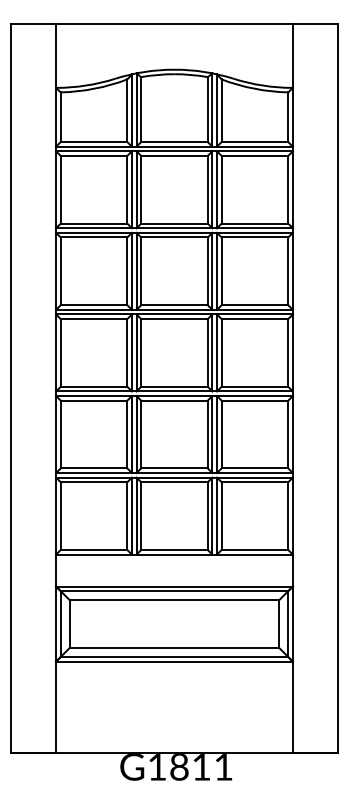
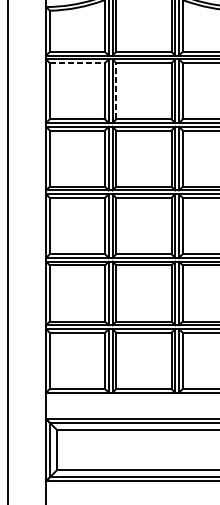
line: (94, 155) -> (77, 62), solid -> dashed
line: (141, 189) -> (116, 90), solid -> dashed

